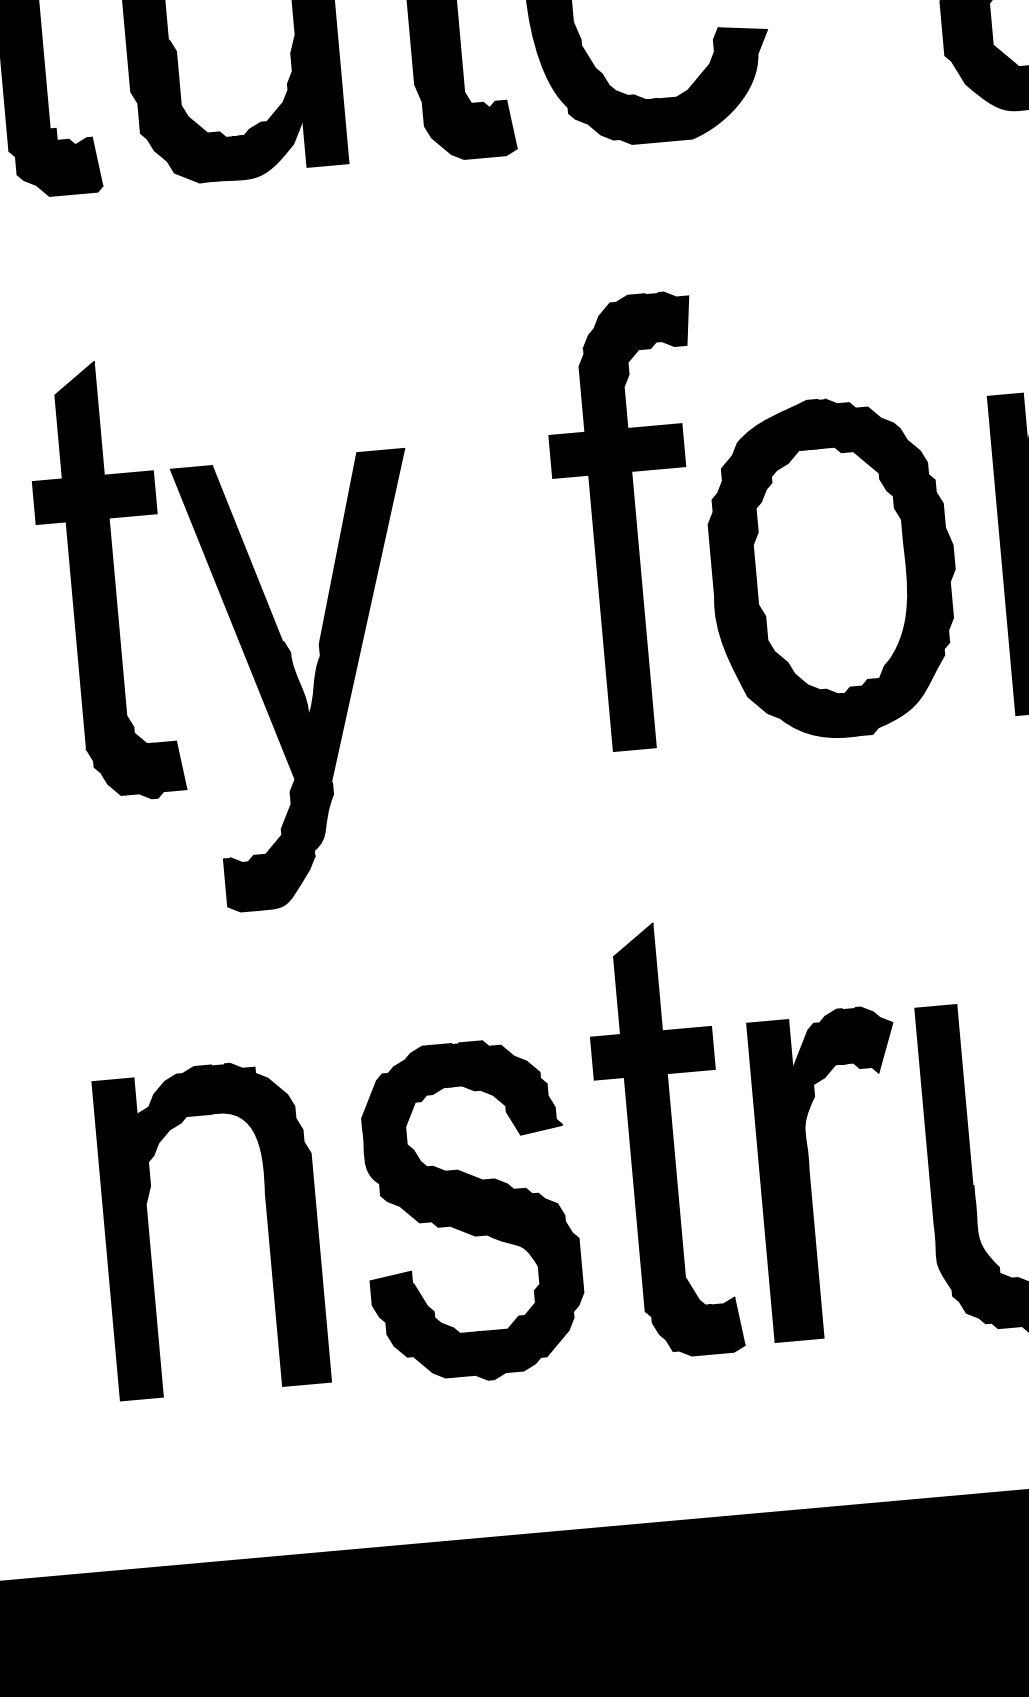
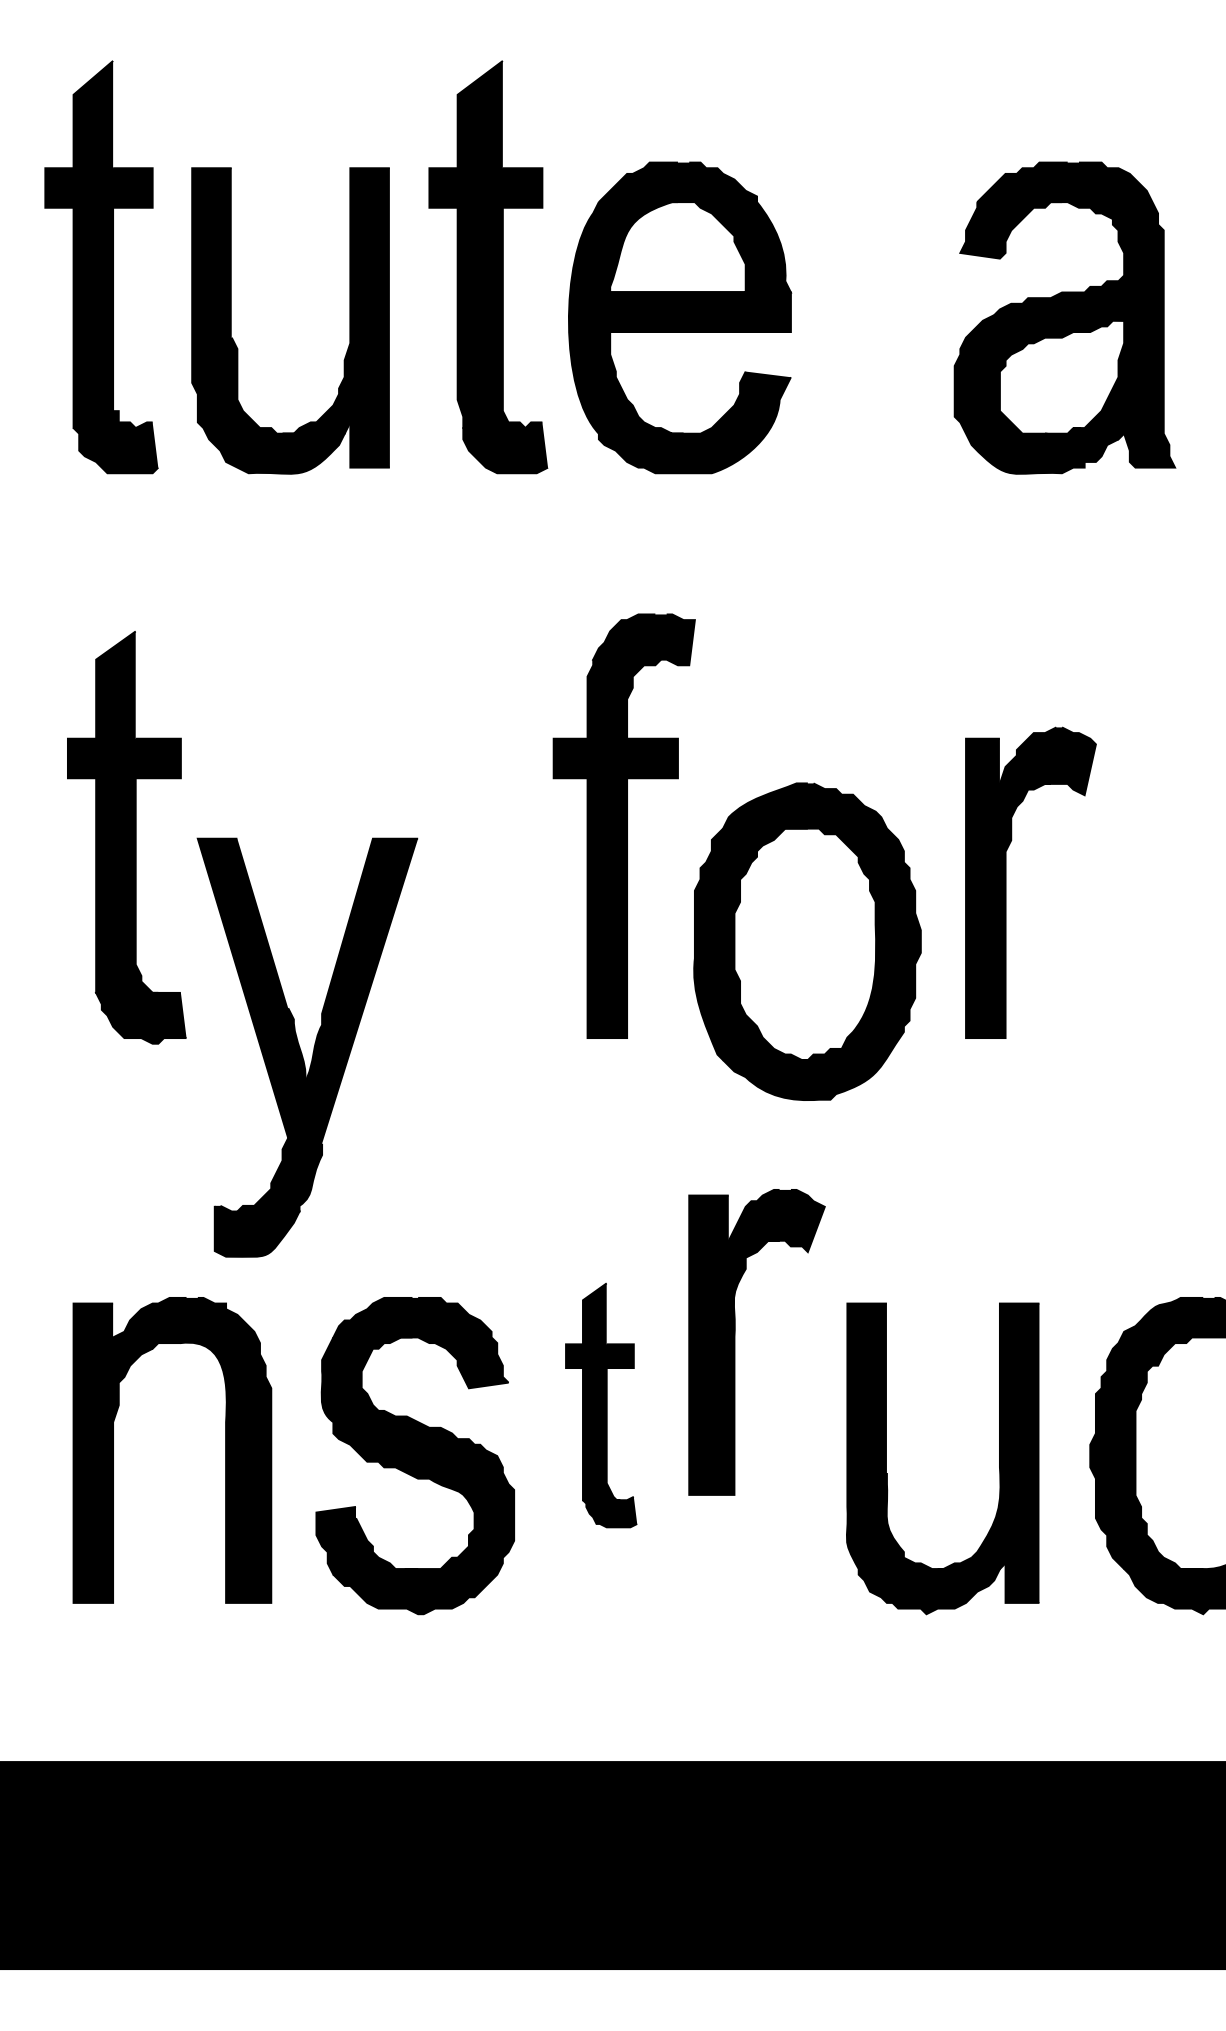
part: (833, 567) -> (807, 941), moved
part: (307, 681) -> (307, 1047), moved
part: (663, 1140) -> (601, 1405), size x0.6
part: (810, 1175) -> (735, 1342), moved

